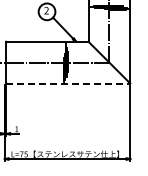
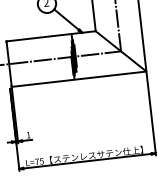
line: (68, 83) -> (79, 79), dashed -> solid

